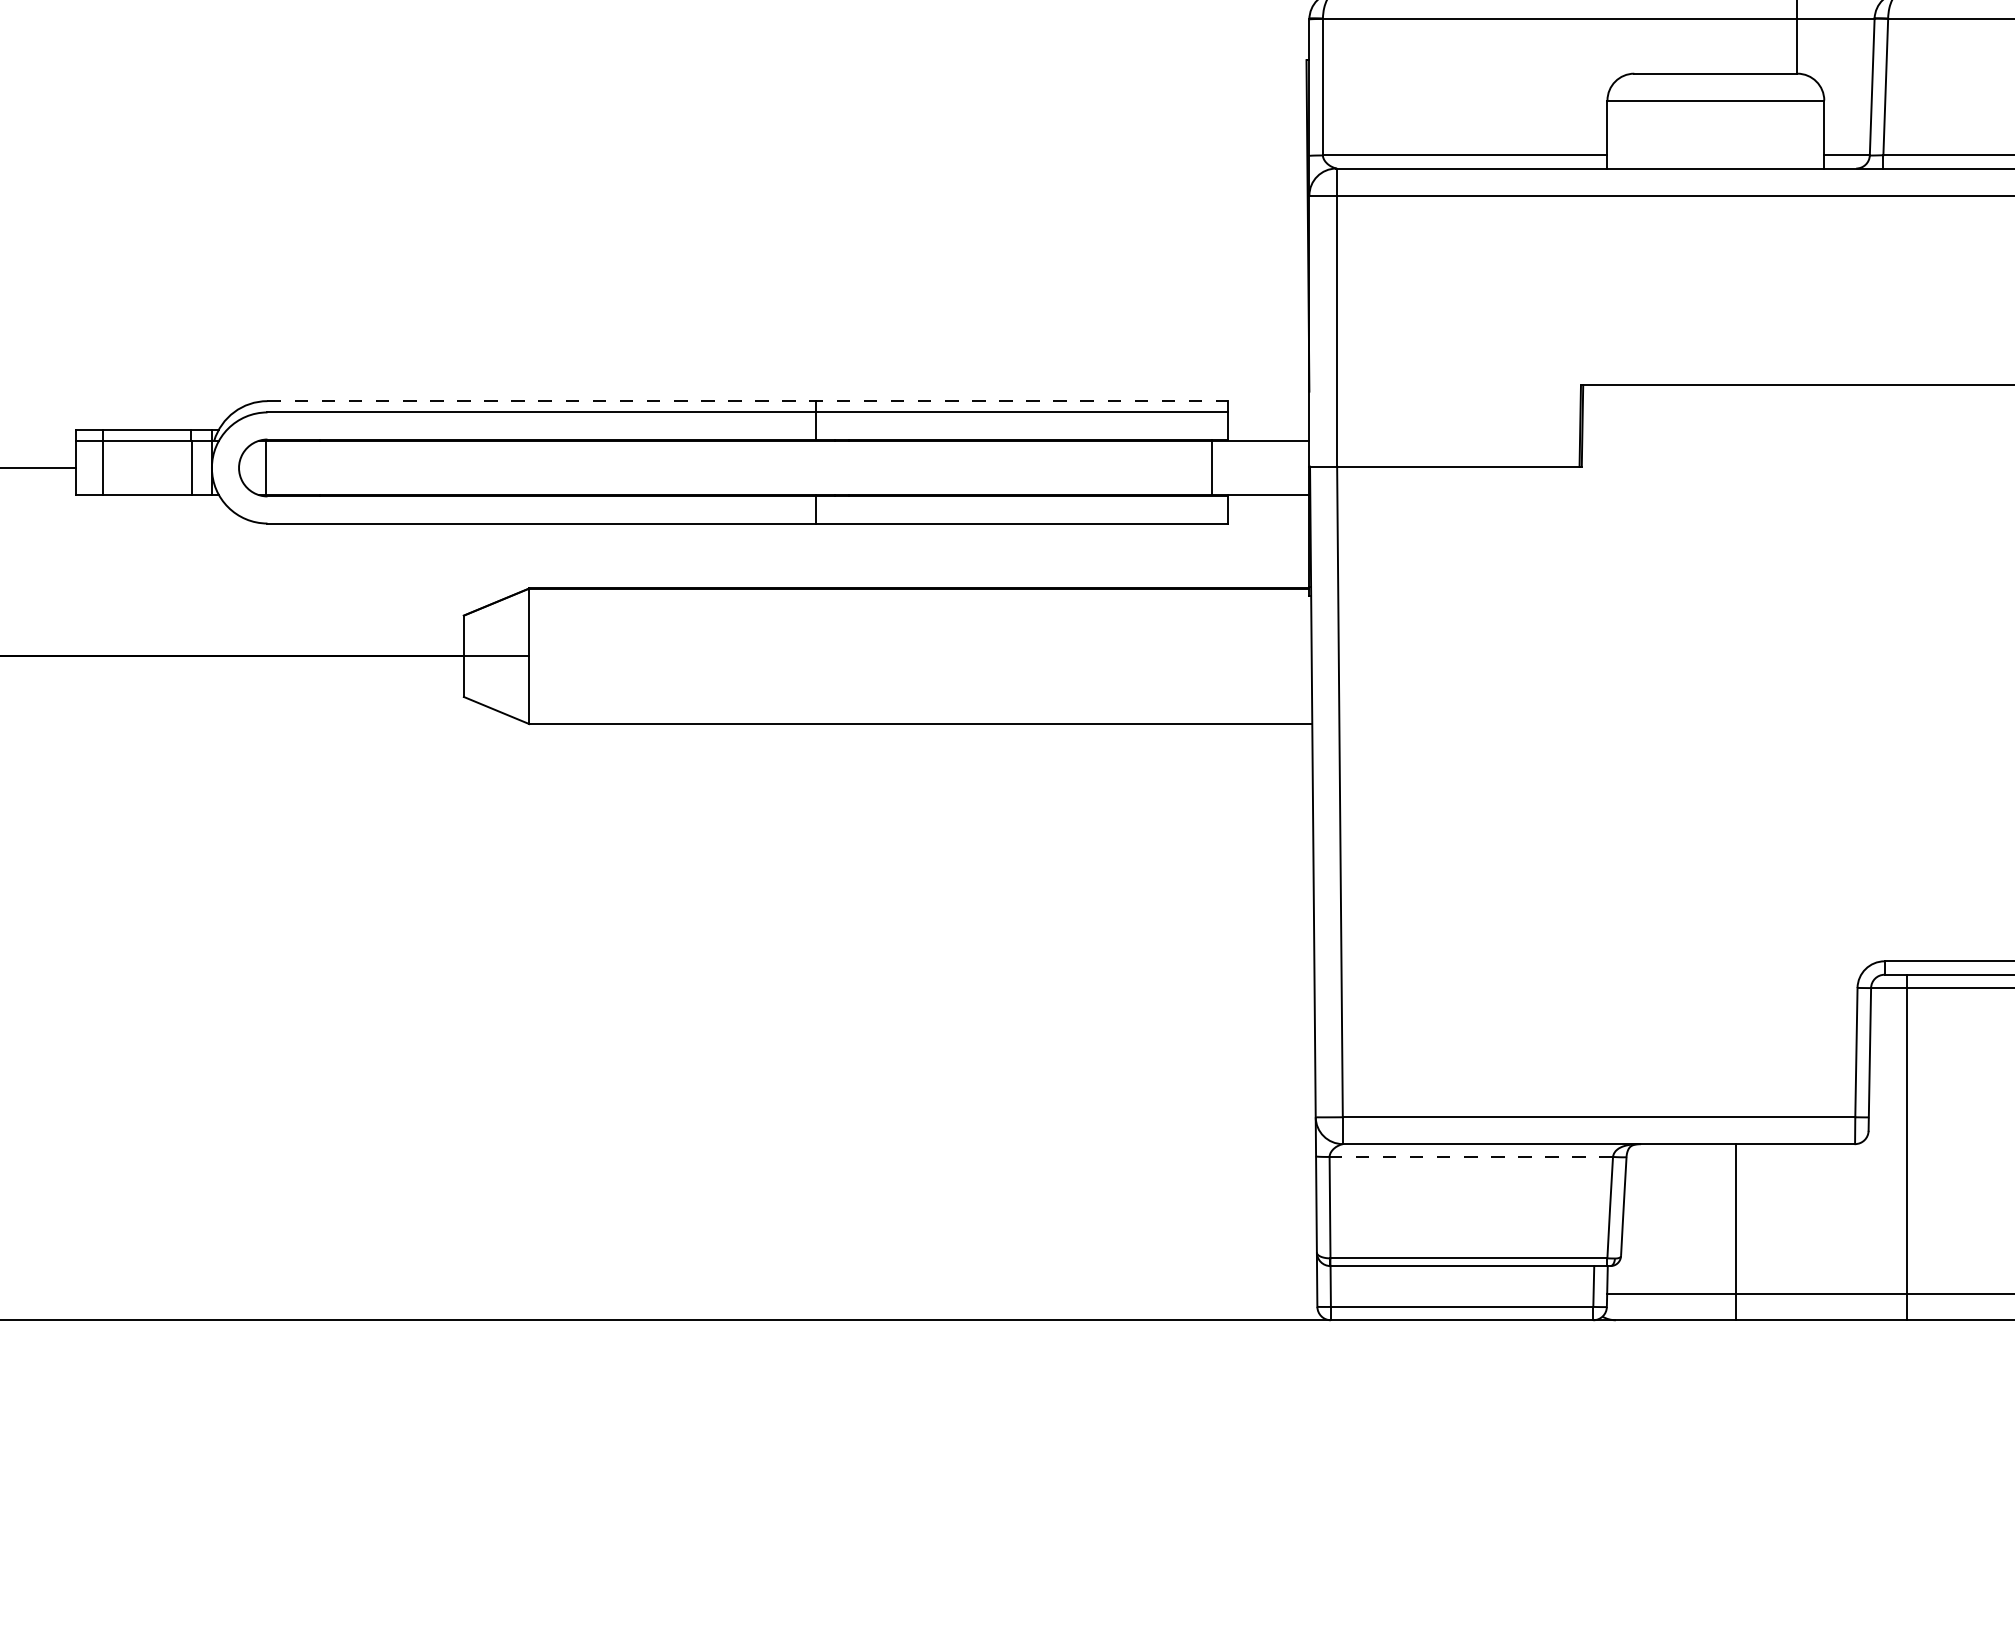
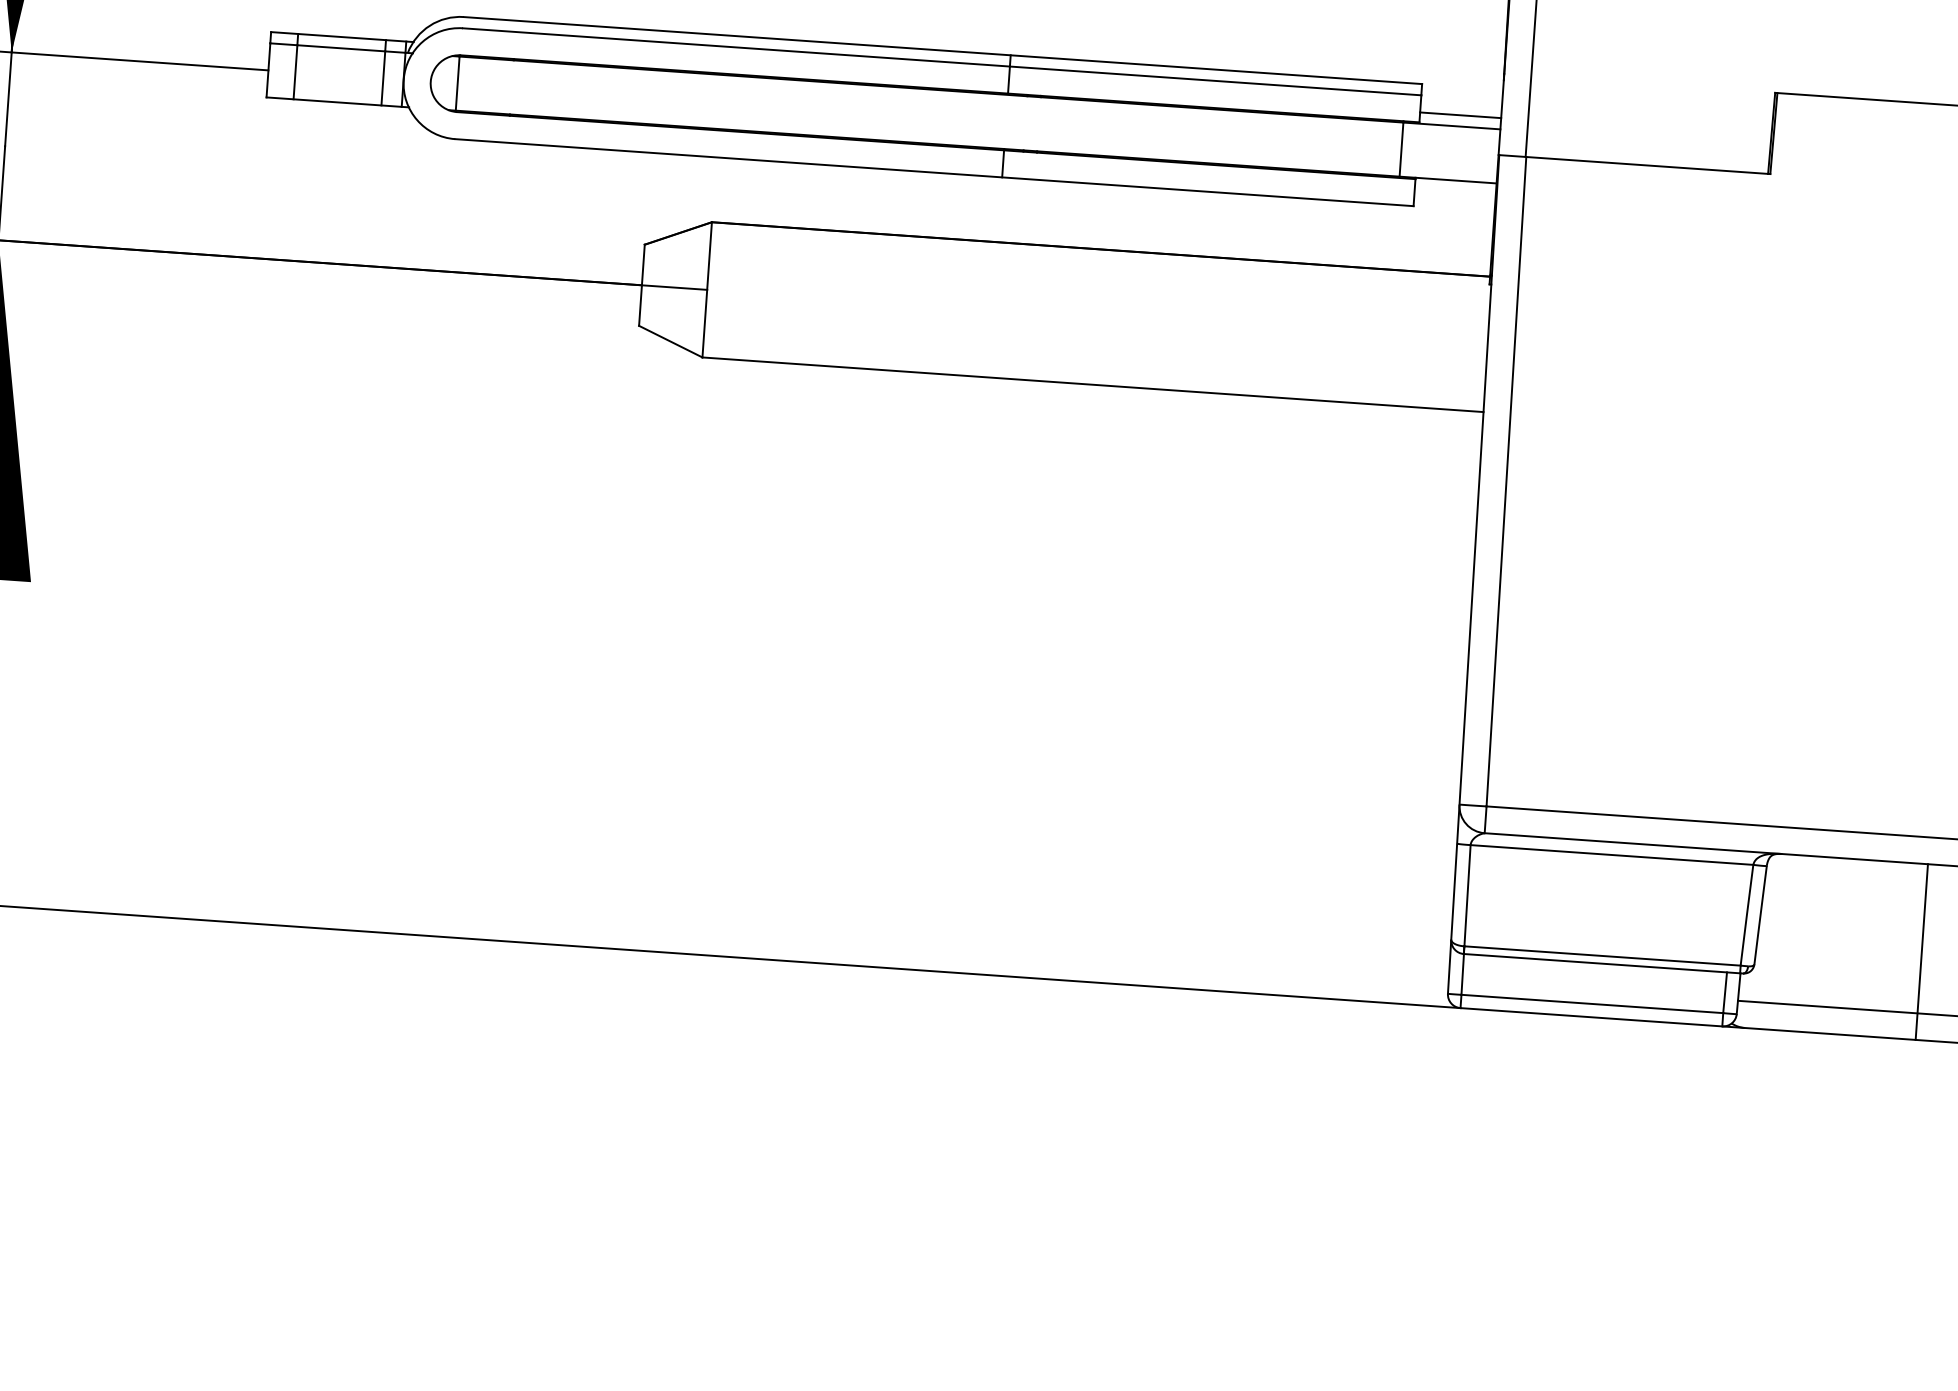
line: (748, 401) -> (943, 50), dashed -> solid
line: (1268, 429) -> (1460, 115), added
line: (1471, 1156) -> (1612, 854), dashed -> solid
line: (1736, 1232) -> (1922, 952), moved

